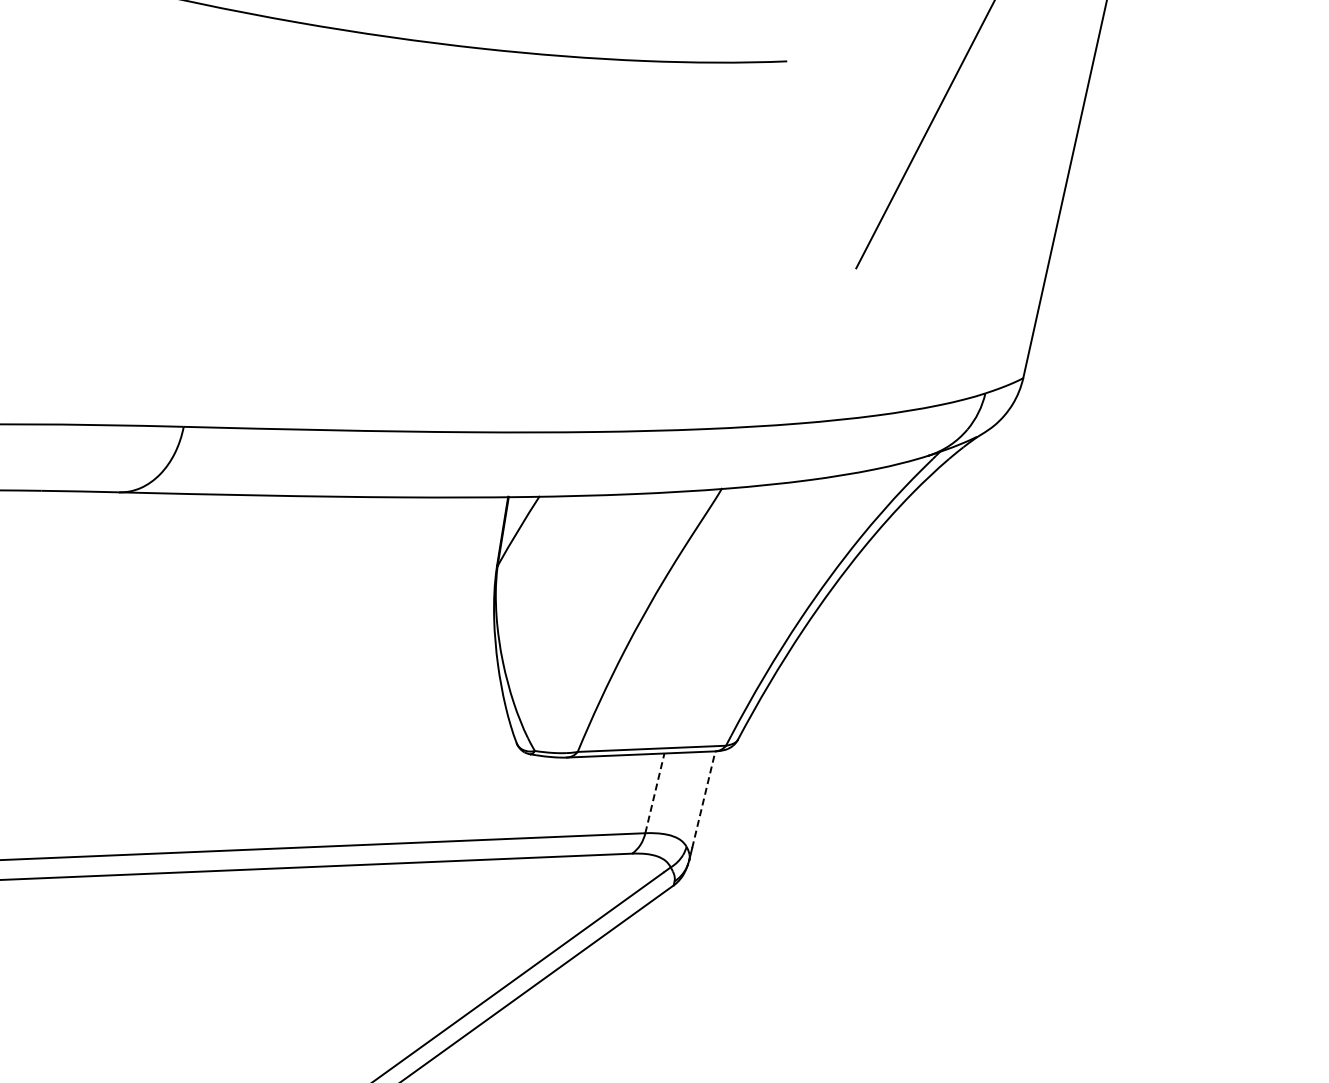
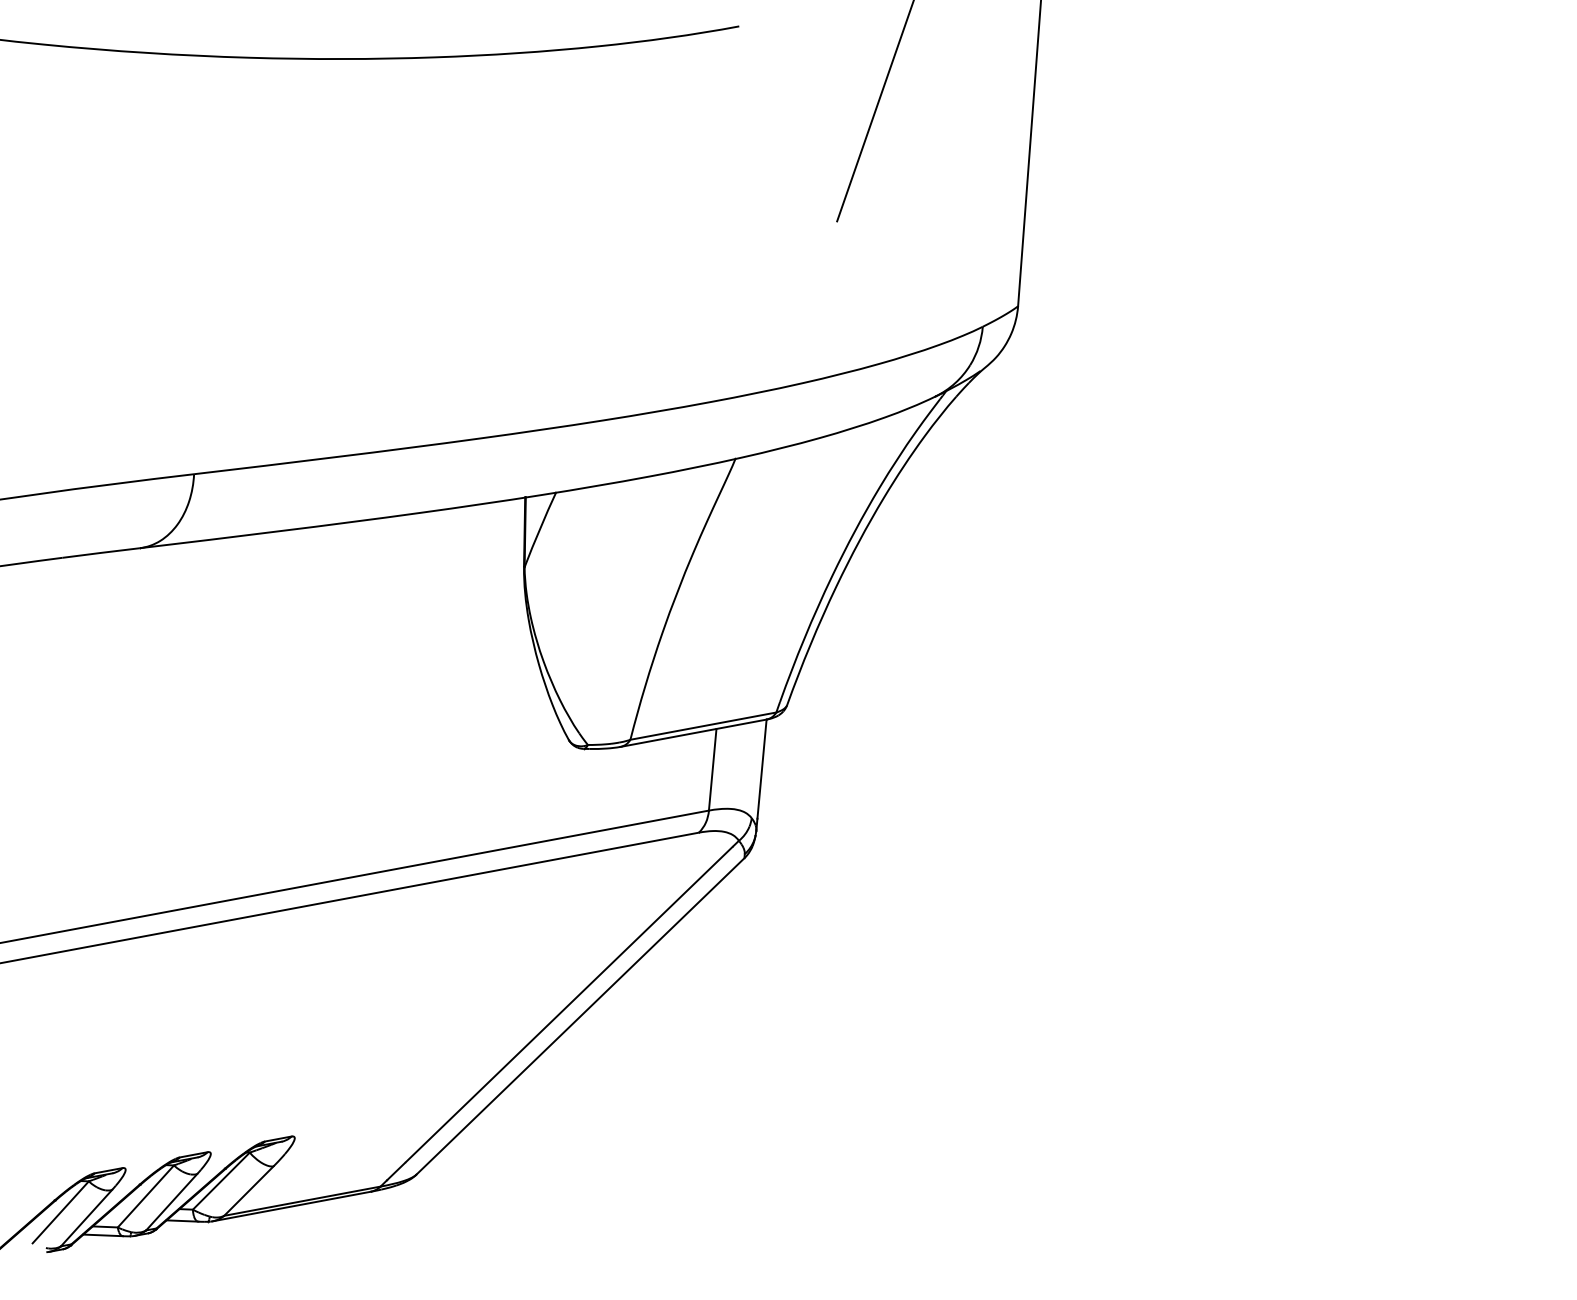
line: (654, 793) -> (712, 769), dashed -> solid
line: (704, 800) -> (762, 769), dashed -> solid

